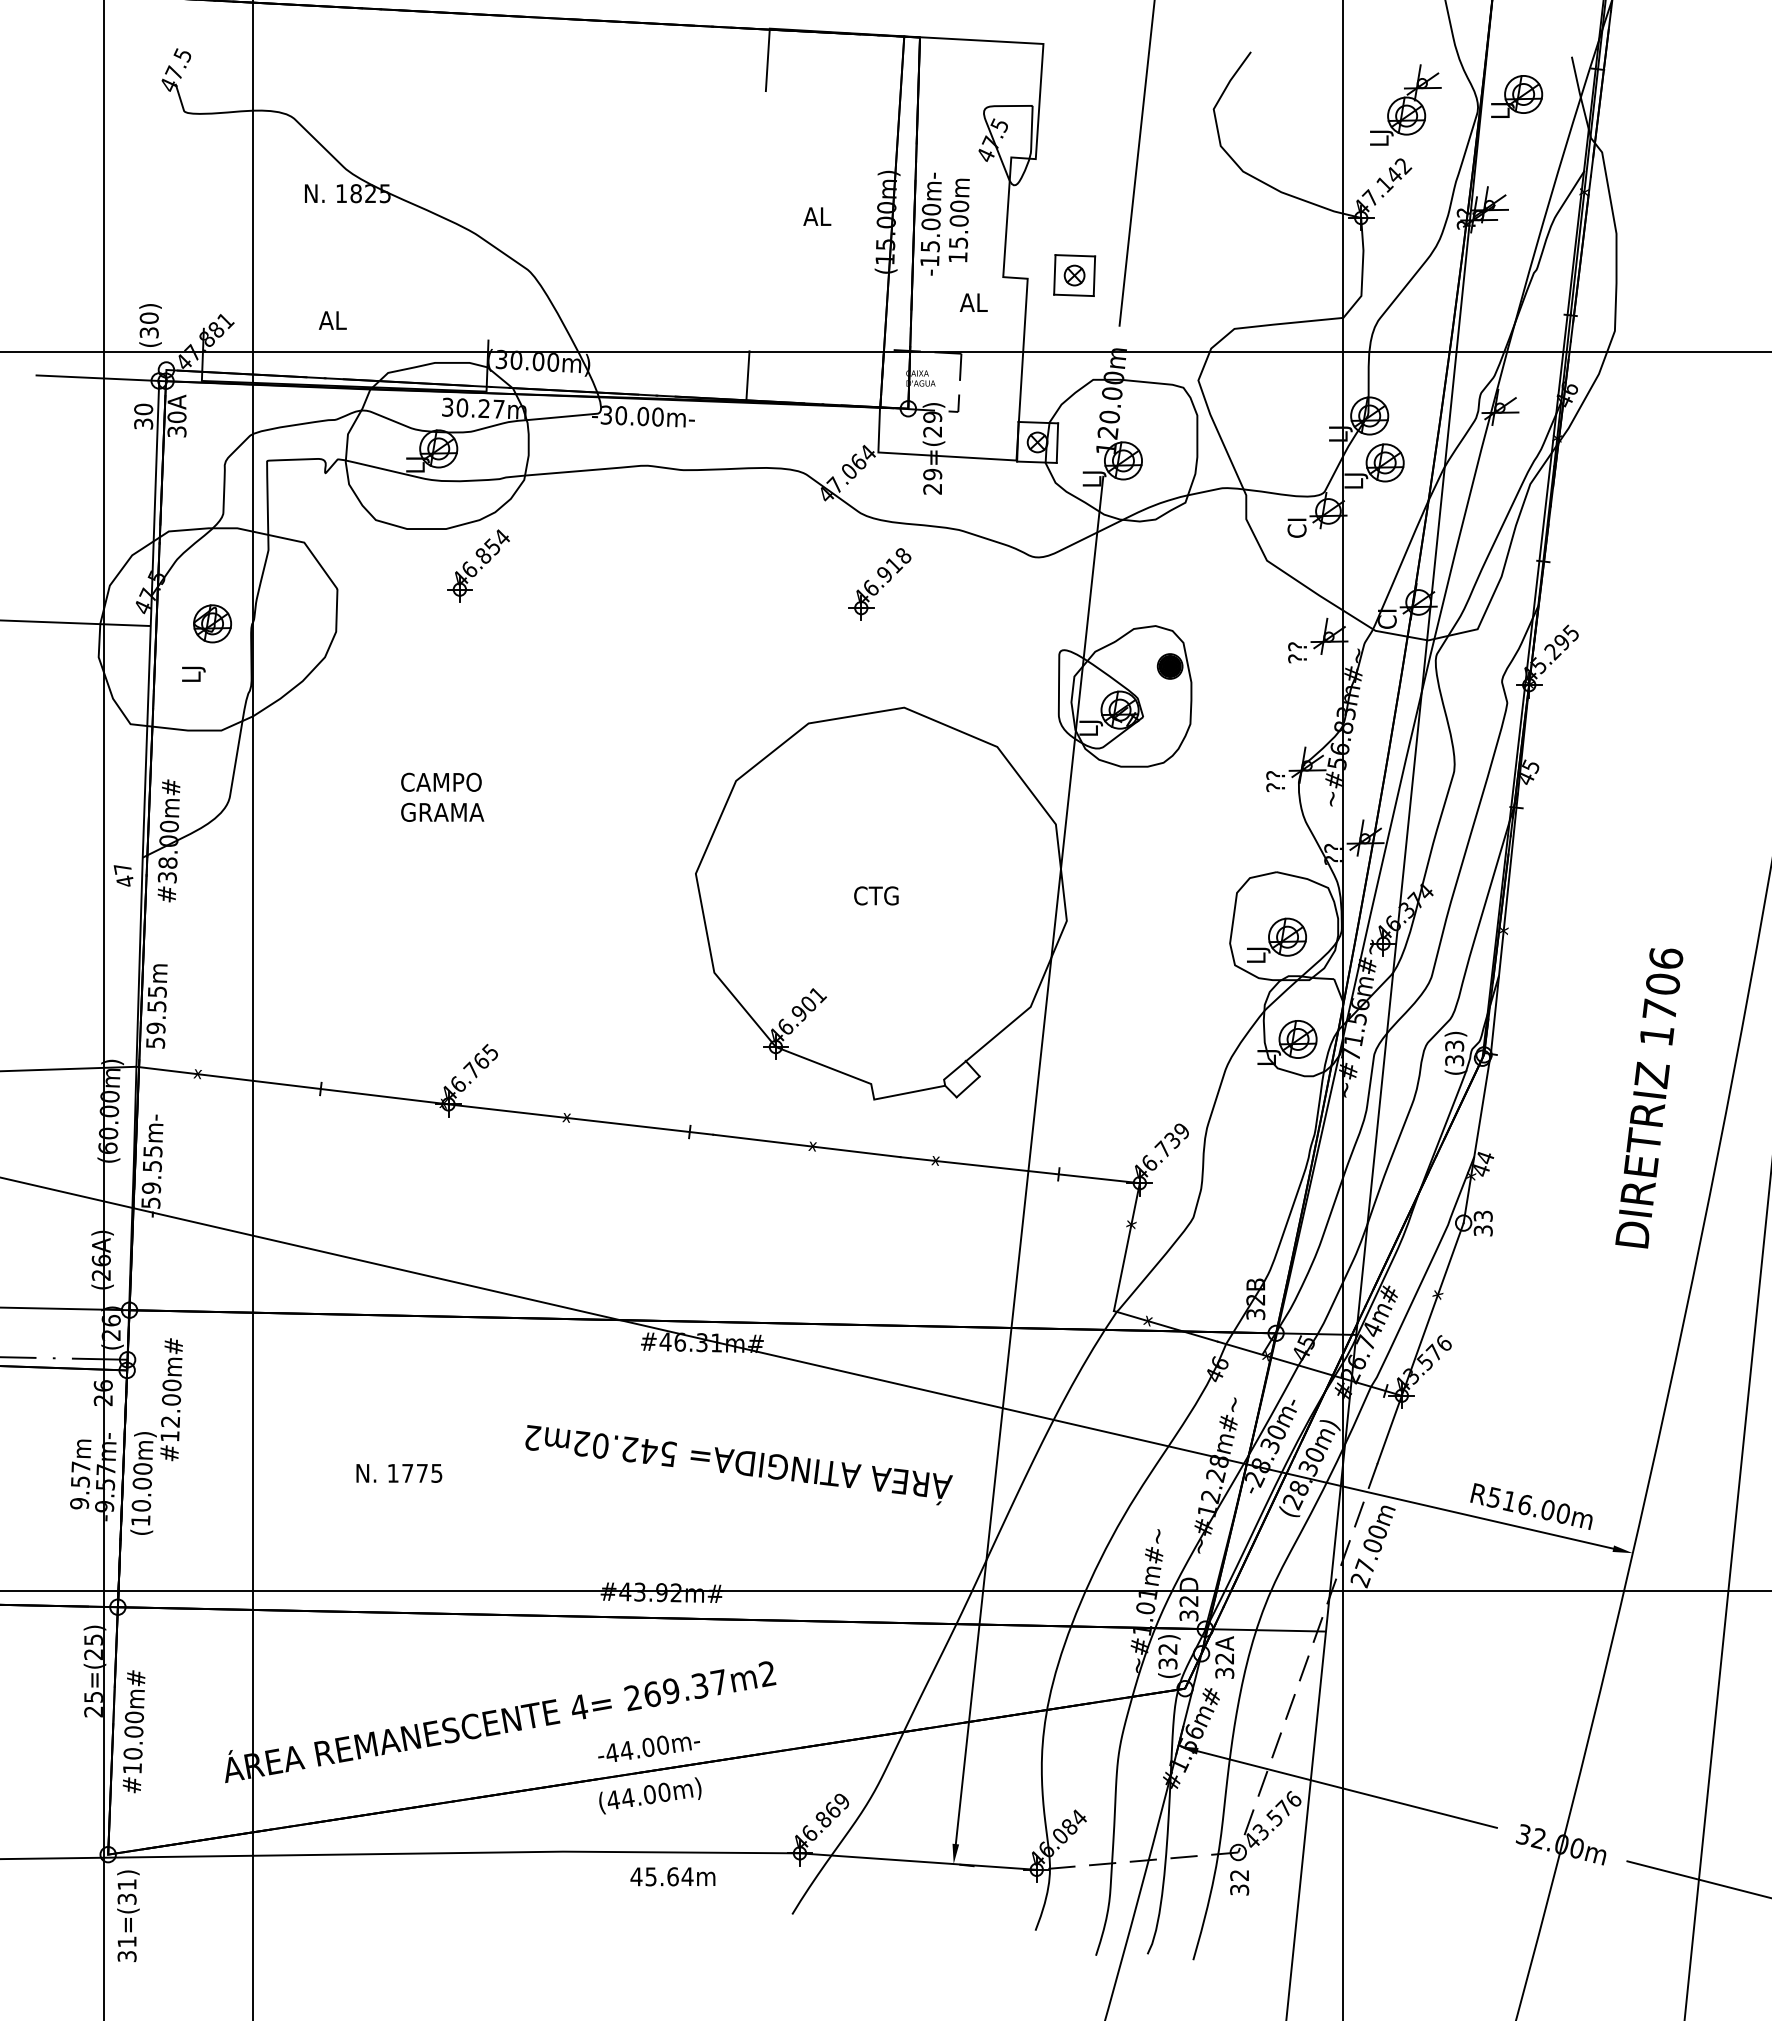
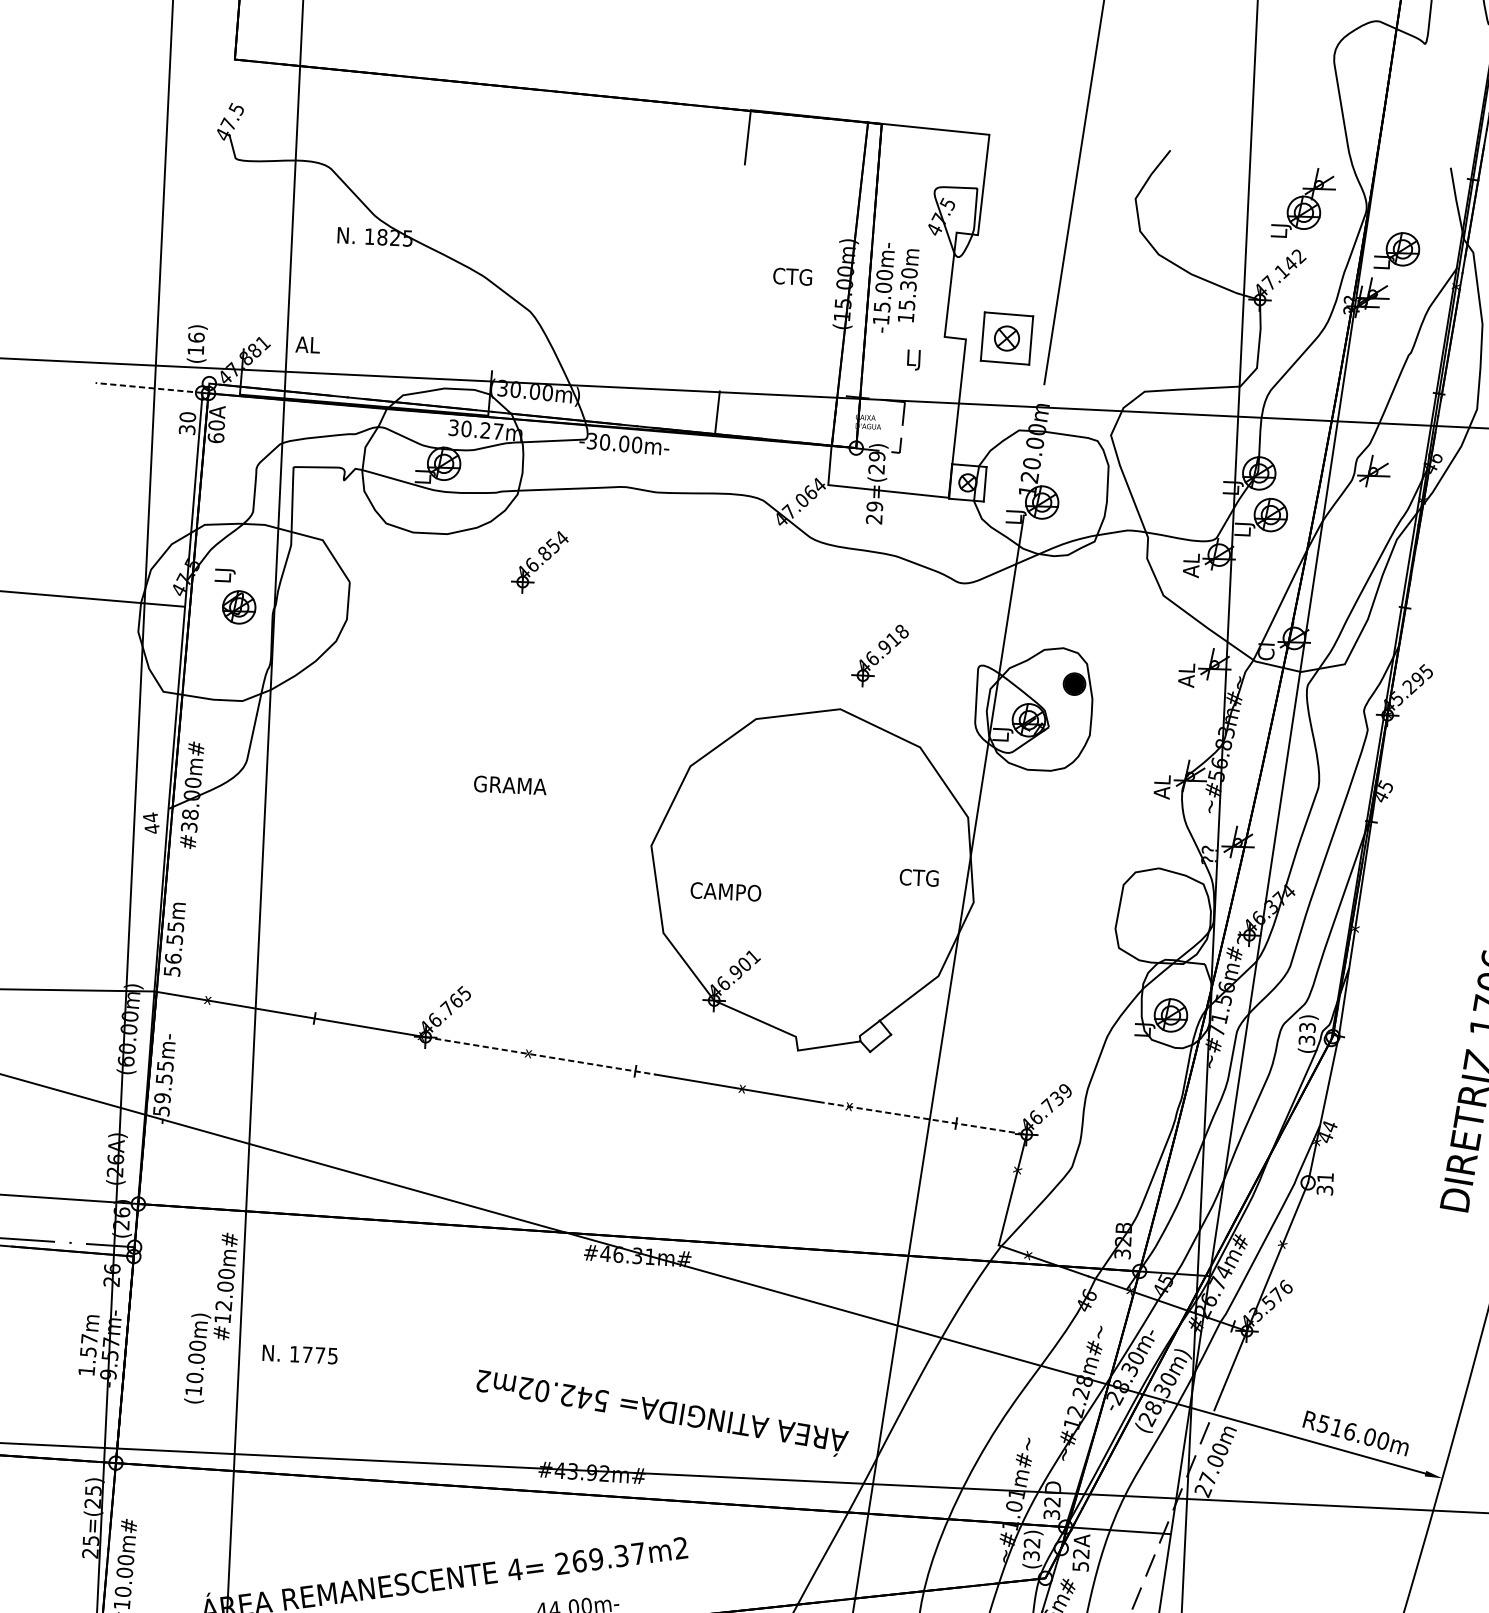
part: (1517, 96) -> (1397, 250), moved
text: (825, 216) -> (791, 276), AL -> CTG
text: (958, 220) -> (907, 285), 15.00m -> 15.30m
part: (1074, 275) -> (1007, 338), size x1.4
text: (973, 305) -> (917, 360), AL -> LJ
text: (332, 320) -> (307, 344), moved
text: (148, 325) -> (195, 343), (30) -> (16)
line: (97, 378) -> (148, 388), solid -> dashed
text: (176, 431) -> (215, 437), 30A -> 60A
text: (1296, 524) -> (1190, 565), CI -> AL
part: (478, 565) -> (540, 561), moved
part: (879, 584) -> (879, 655), moved
text: (1297, 650) -> (1186, 675), ?? -> AL
text: (193, 673) -> (224, 574), moved
text: (1275, 779) -> (1161, 787), ?? -> AL
text: (441, 781) -> (726, 891), moved
text: (442, 811) -> (510, 784), moved
text: (122, 868) -> (150, 817), 47 -> 44
text: (876, 895) -> (919, 877), moved
part: (1276, 939) -> (1156, 927), removed
text: (155, 1027) -> (172, 957), 59.55m -> 56.55m
line: (581, 1119) -> (541, 1055), solid -> dashed
line: (1020, 1170) -> (922, 1118), solid -> dashed
text: (1482, 1215) -> (1324, 1176), 33 -> 31
text: (156, 1436) -> (210, 1318), moved
text: (738, 1465) -> (661, 1413), moved
text: (399, 1473) -> (300, 1354), moved
text: (79, 1503) -> (86, 1370), 9.57m -> 1.57m
text: (1224, 1673) -> (1080, 1566), 32A -> 52A

